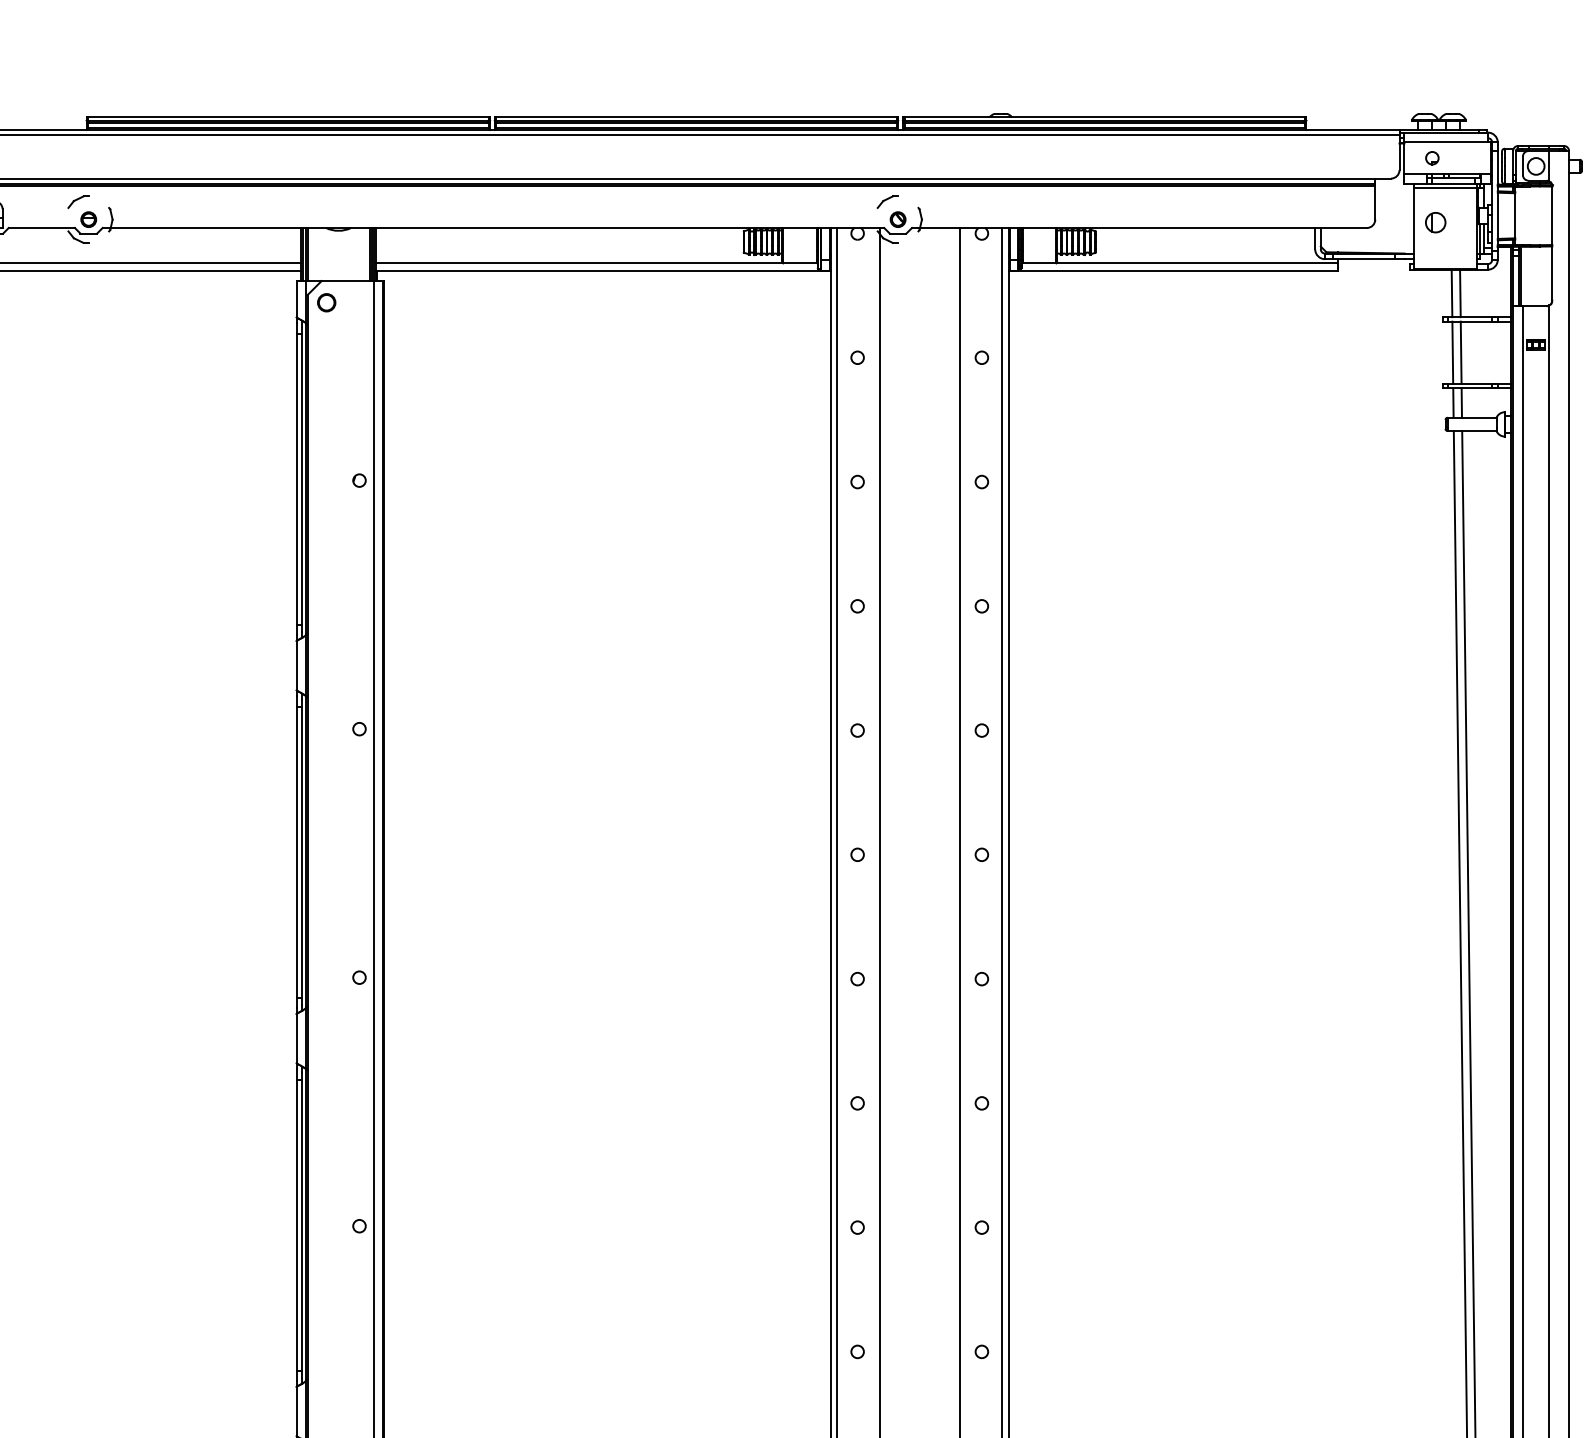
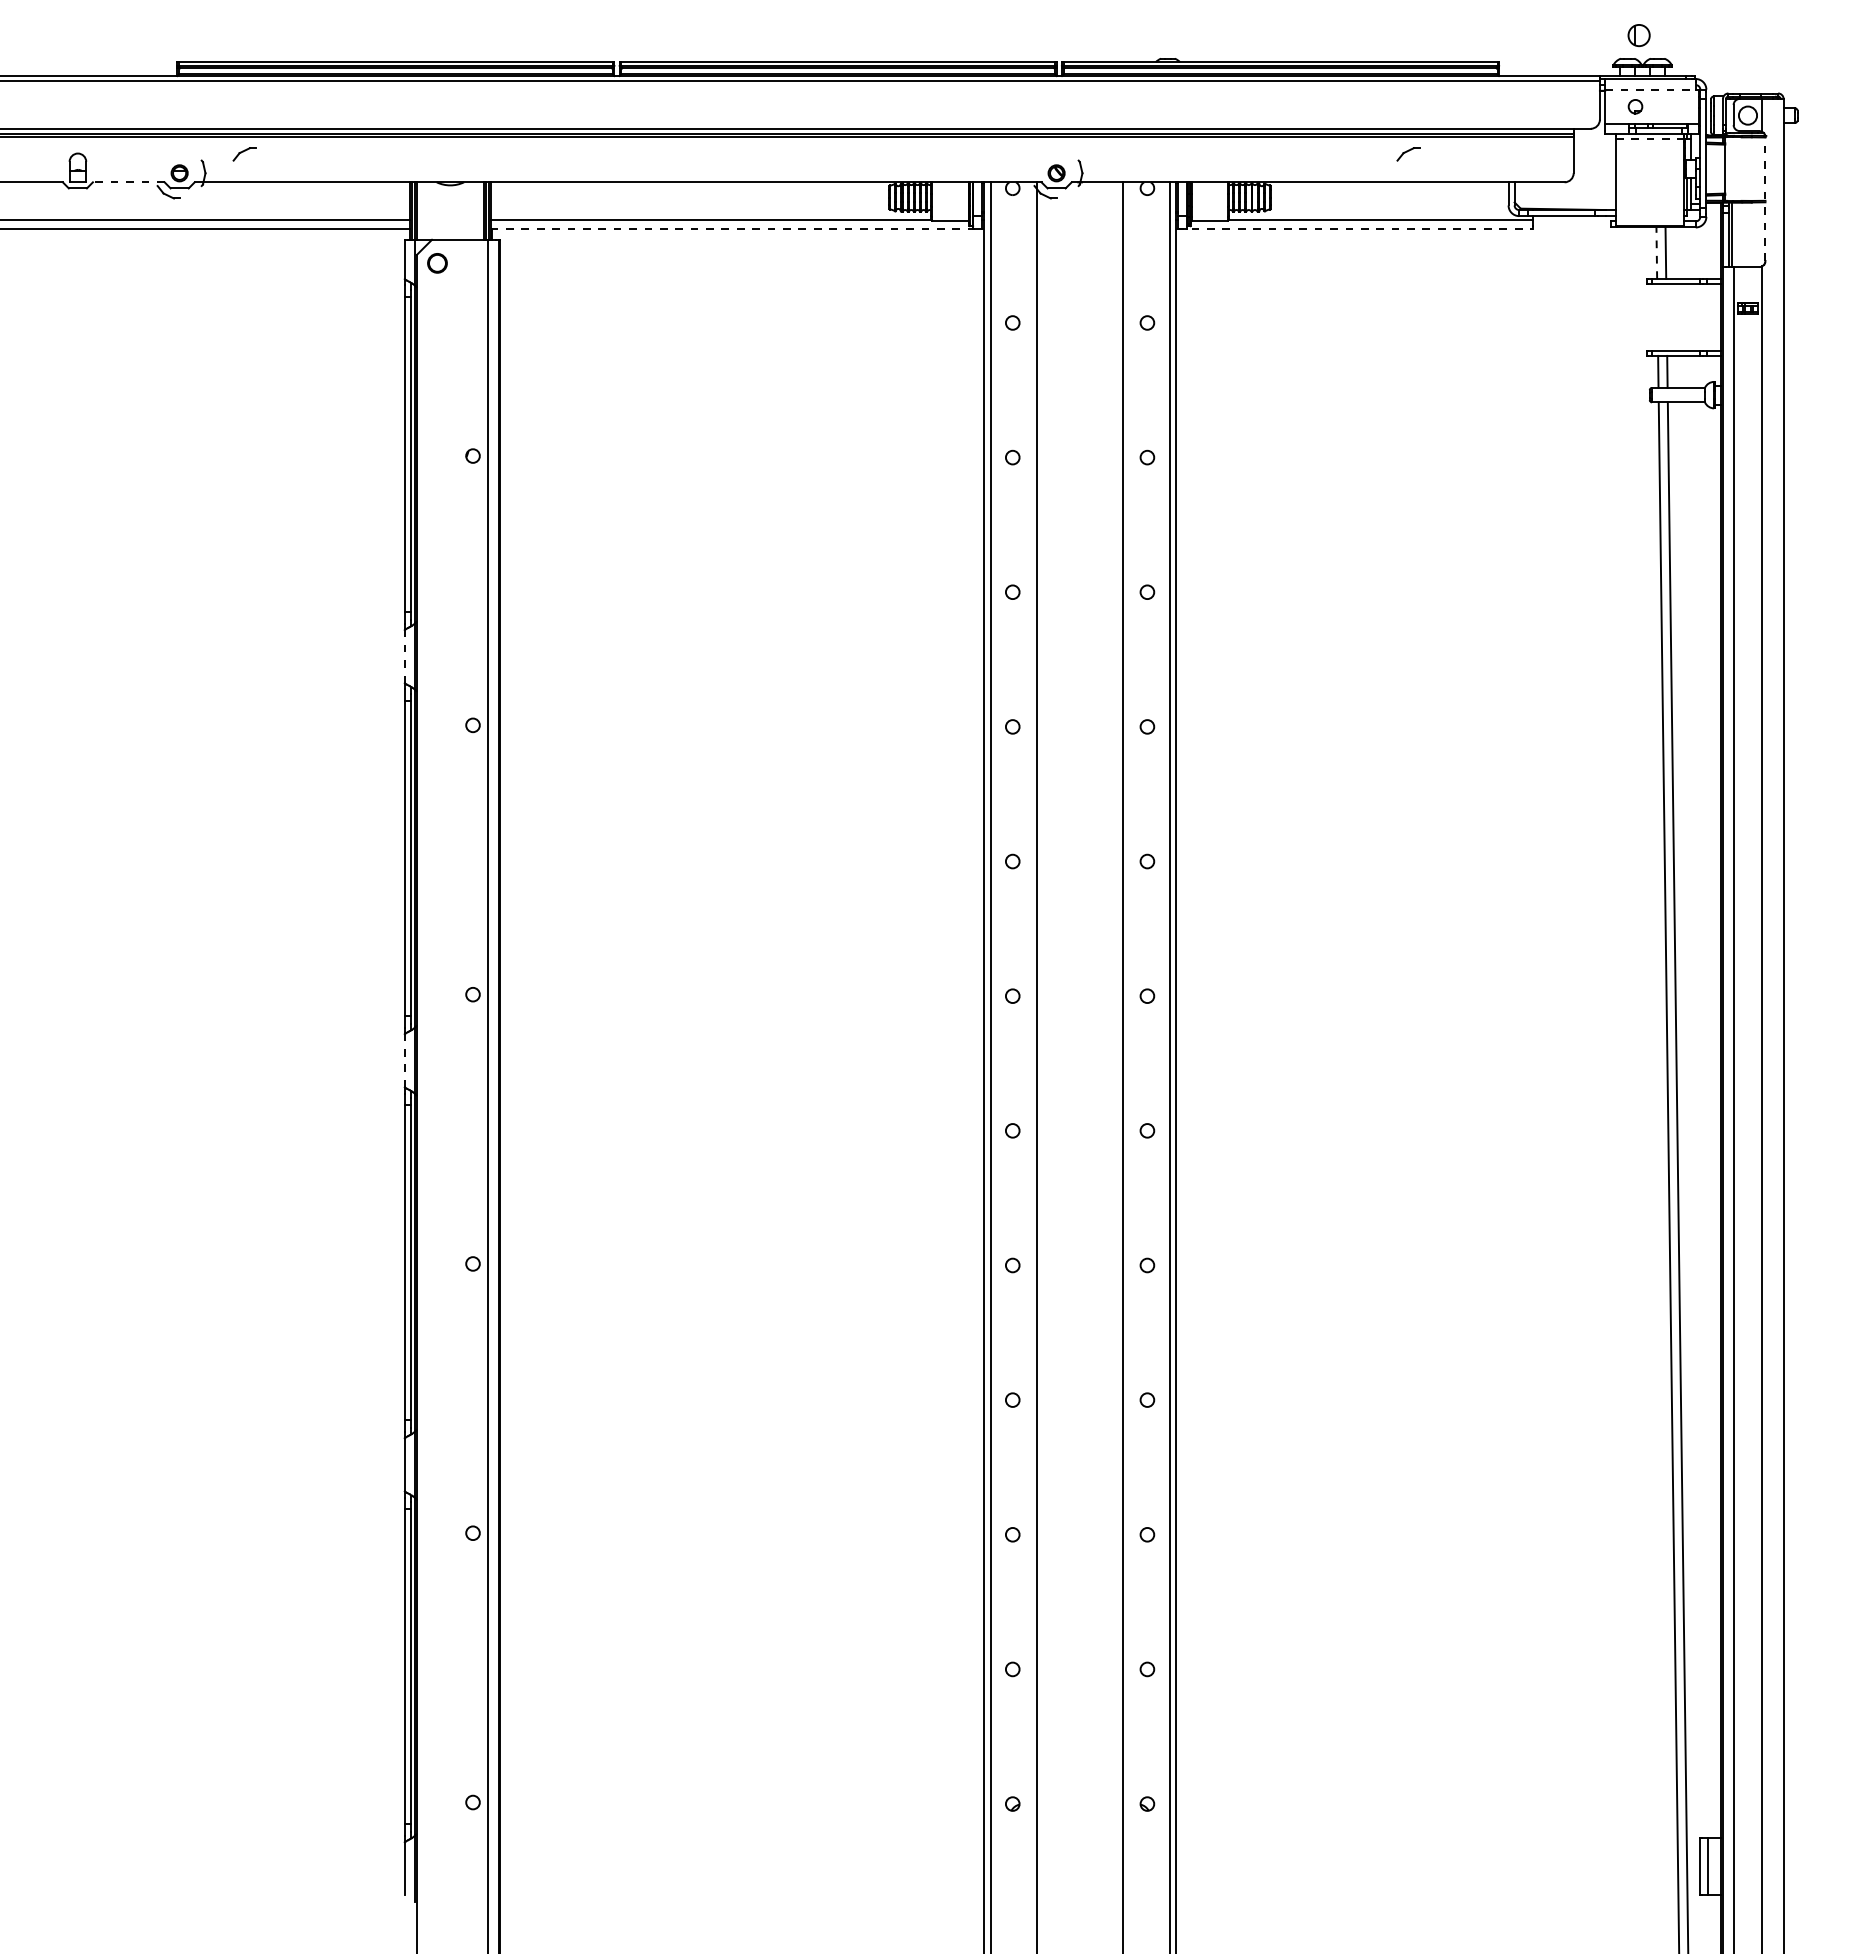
line: (1446, 142) -> (1650, 89), solid -> dashed
line: (1445, 187) -> (1649, 138), solid -> dashed
part: (78, 202) -> (244, 154), moved
part: (887, 202) -> (1408, 154), moved
part: (1435, 222) -> (1638, 35), moved
line: (41, 228) -> (128, 182), solid -> dashed
line: (1552, 243) -> (1765, 199), solid -> dashed
line: (603, 270) -> (737, 228), solid -> dashed
line: (1173, 270) -> (1355, 228), solid -> dashed
line: (1451, 293) -> (1656, 253), solid -> dashed
line: (1452, 352) -> (1657, 317), removed
line: (1460, 352) -> (1666, 317), removed
line: (296, 665) -> (404, 656), solid -> dashed
line: (296, 1038) -> (404, 1060), solid -> dashed

